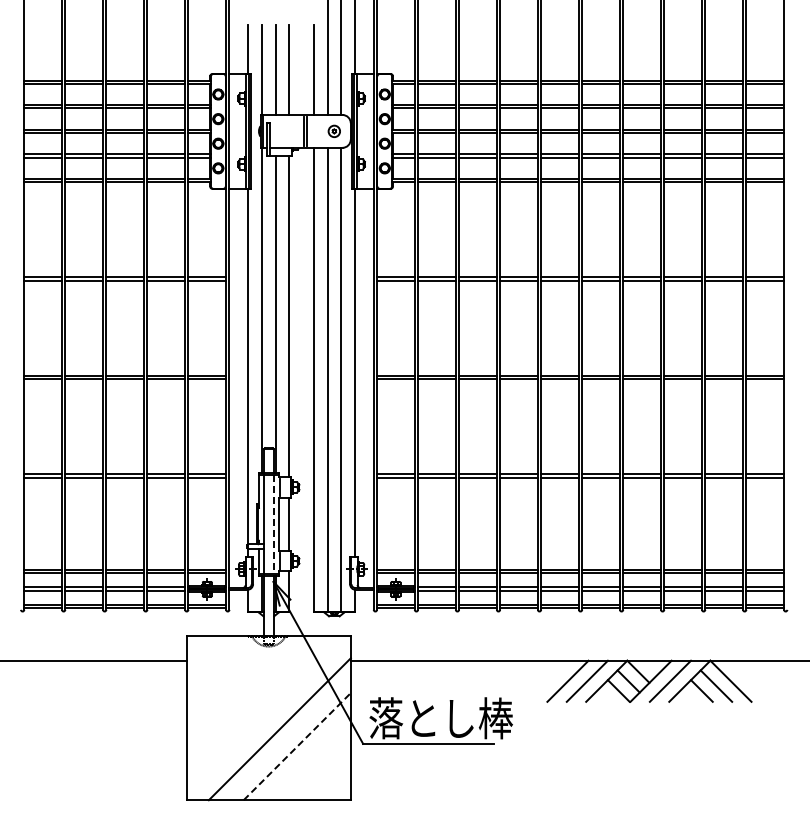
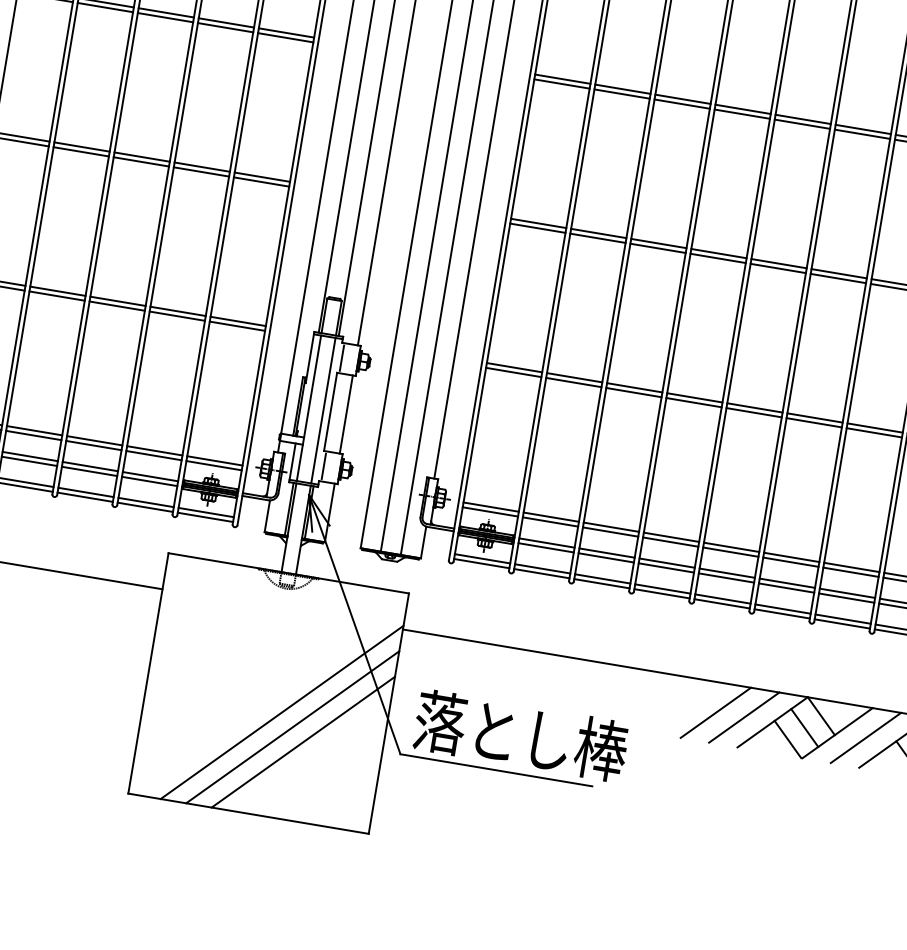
line: (273, 524) -> (322, 410), dashed -> solid
line: (288, 737) -> (292, 726), added
line: (297, 746) -> (303, 742), dashed -> solid

